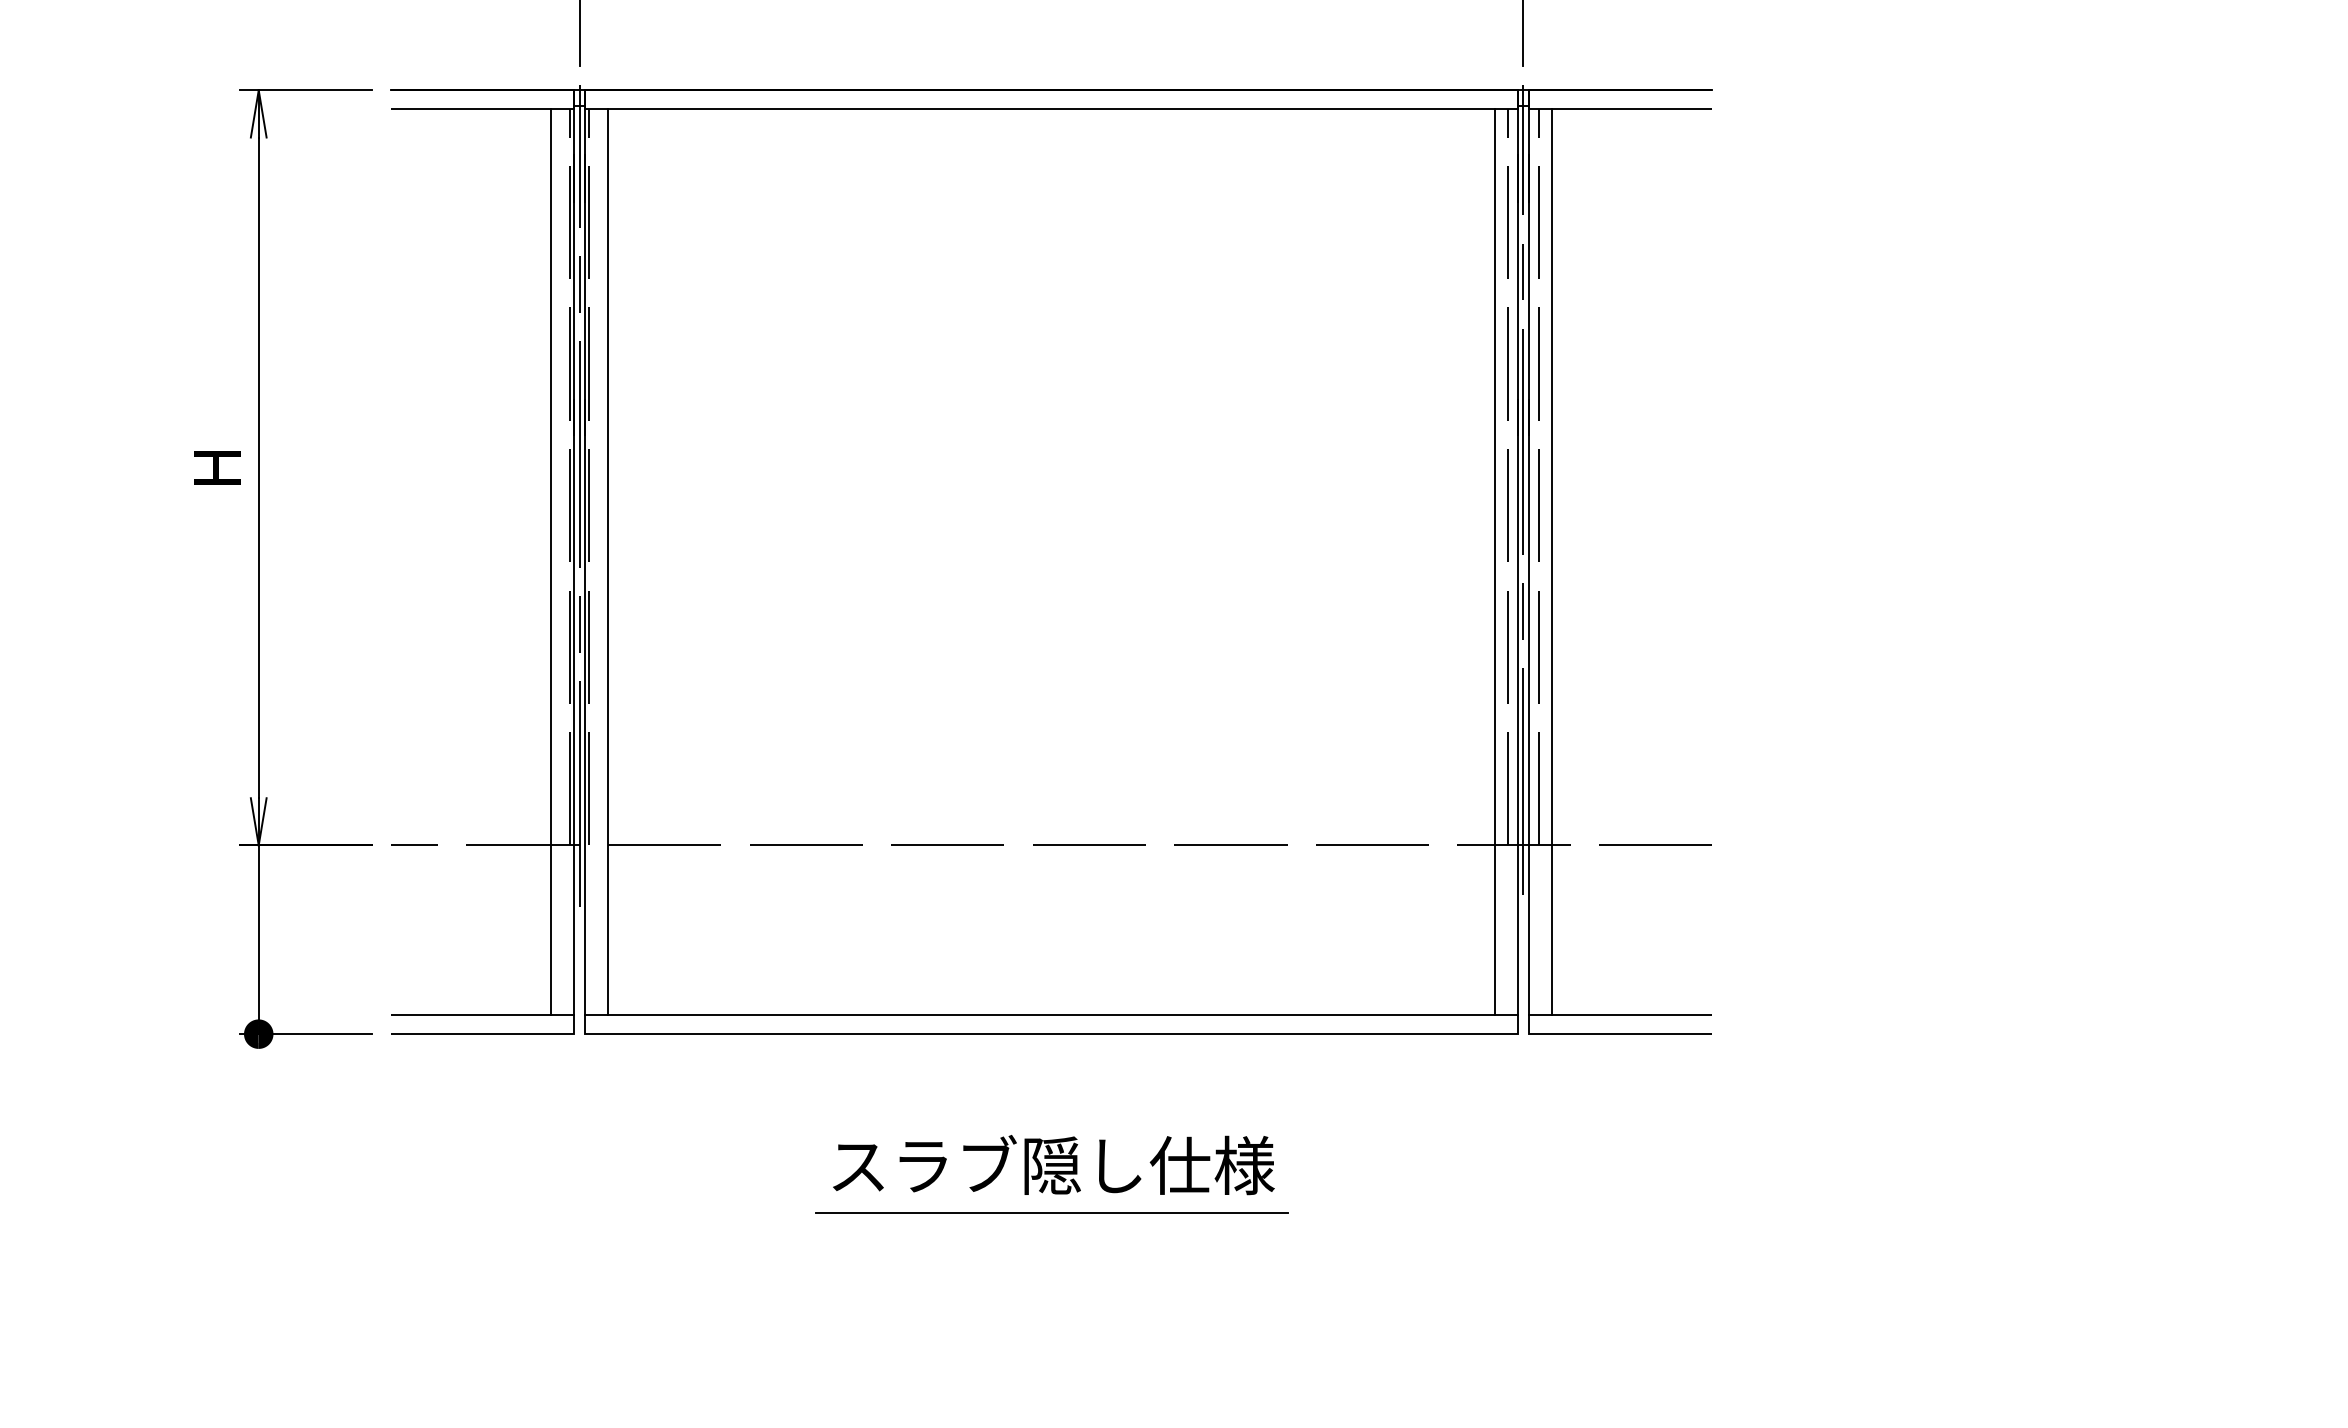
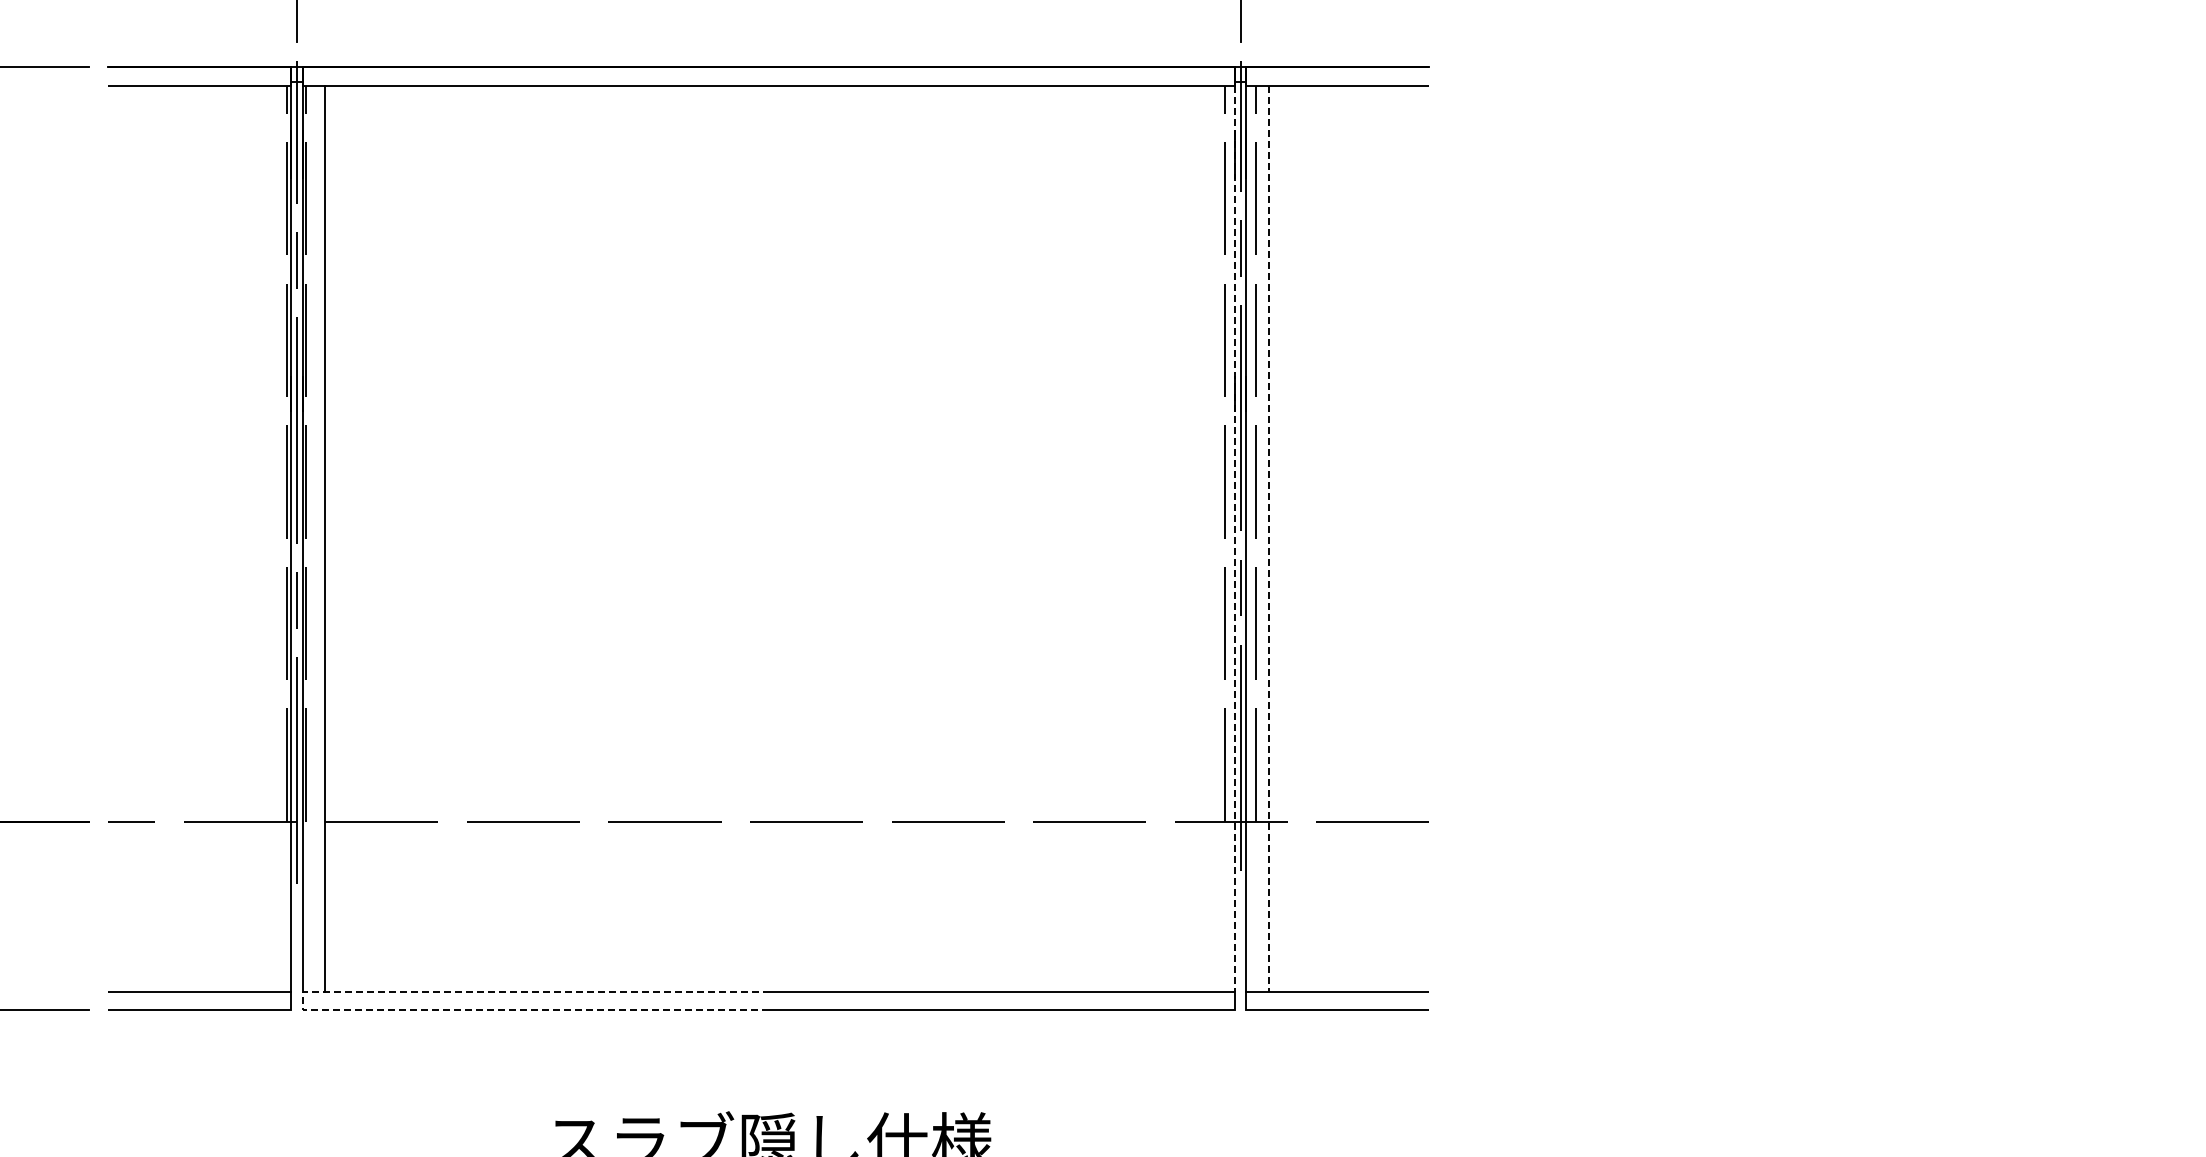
line: (551, 562) -> (268, 538), removed
line: (1495, 562) -> (1212, 538), removed
line: (1517, 562) -> (1234, 538), solid -> dashed
line: (1551, 562) -> (1268, 538), solid -> dashed
line: (585, 1024) -> (302, 1000), solid -> dashed

